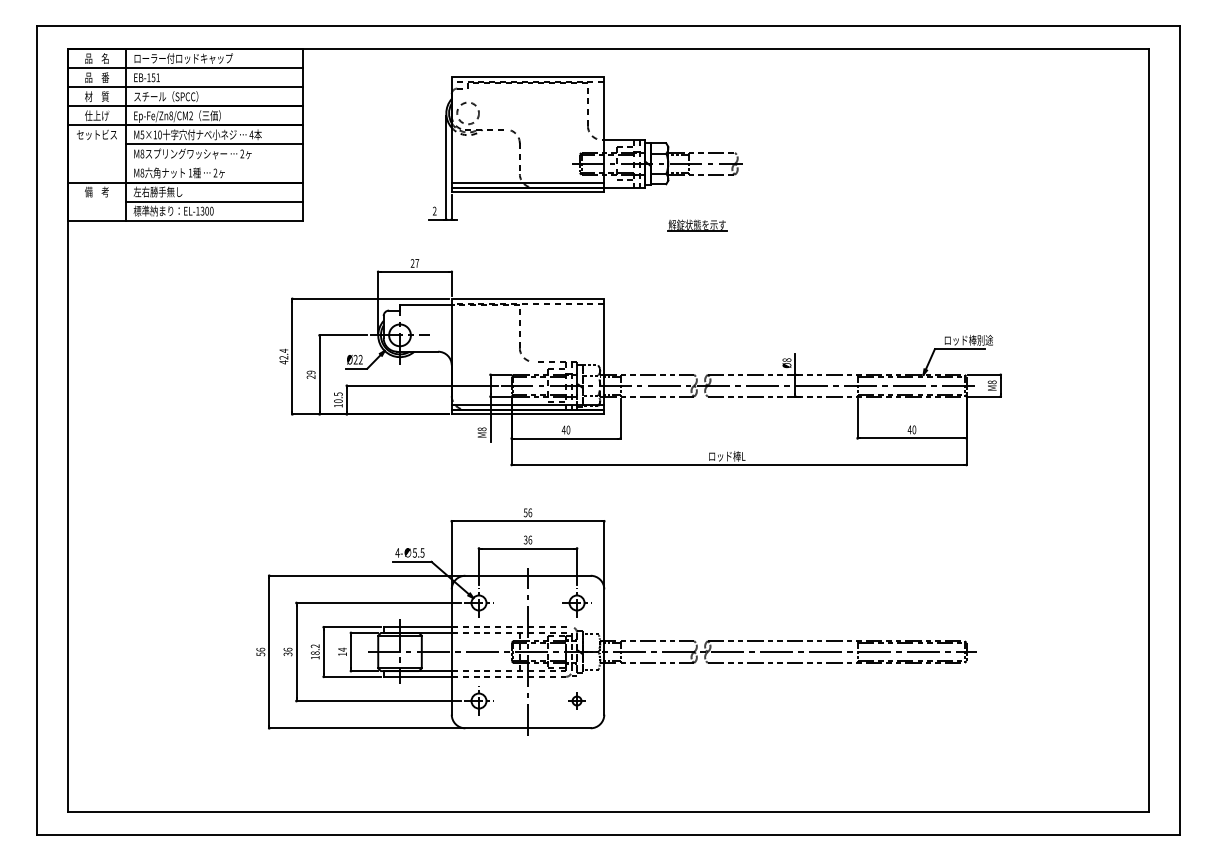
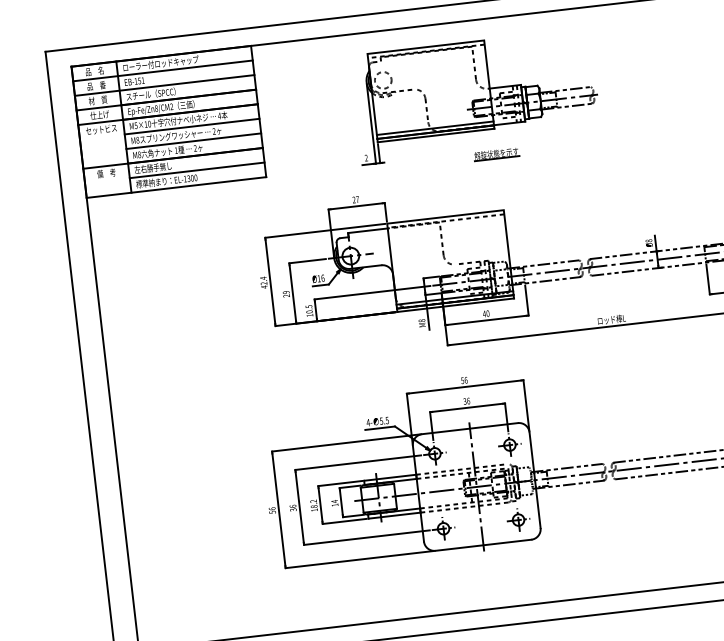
line: (214, 163) -> (193, 141), added
part: (697, 225) -> (496, 154), moved
text: (357, 359) -> (320, 278), Ø22 -> Ø16
part: (576, 700) -> (518, 519), size x1.67

